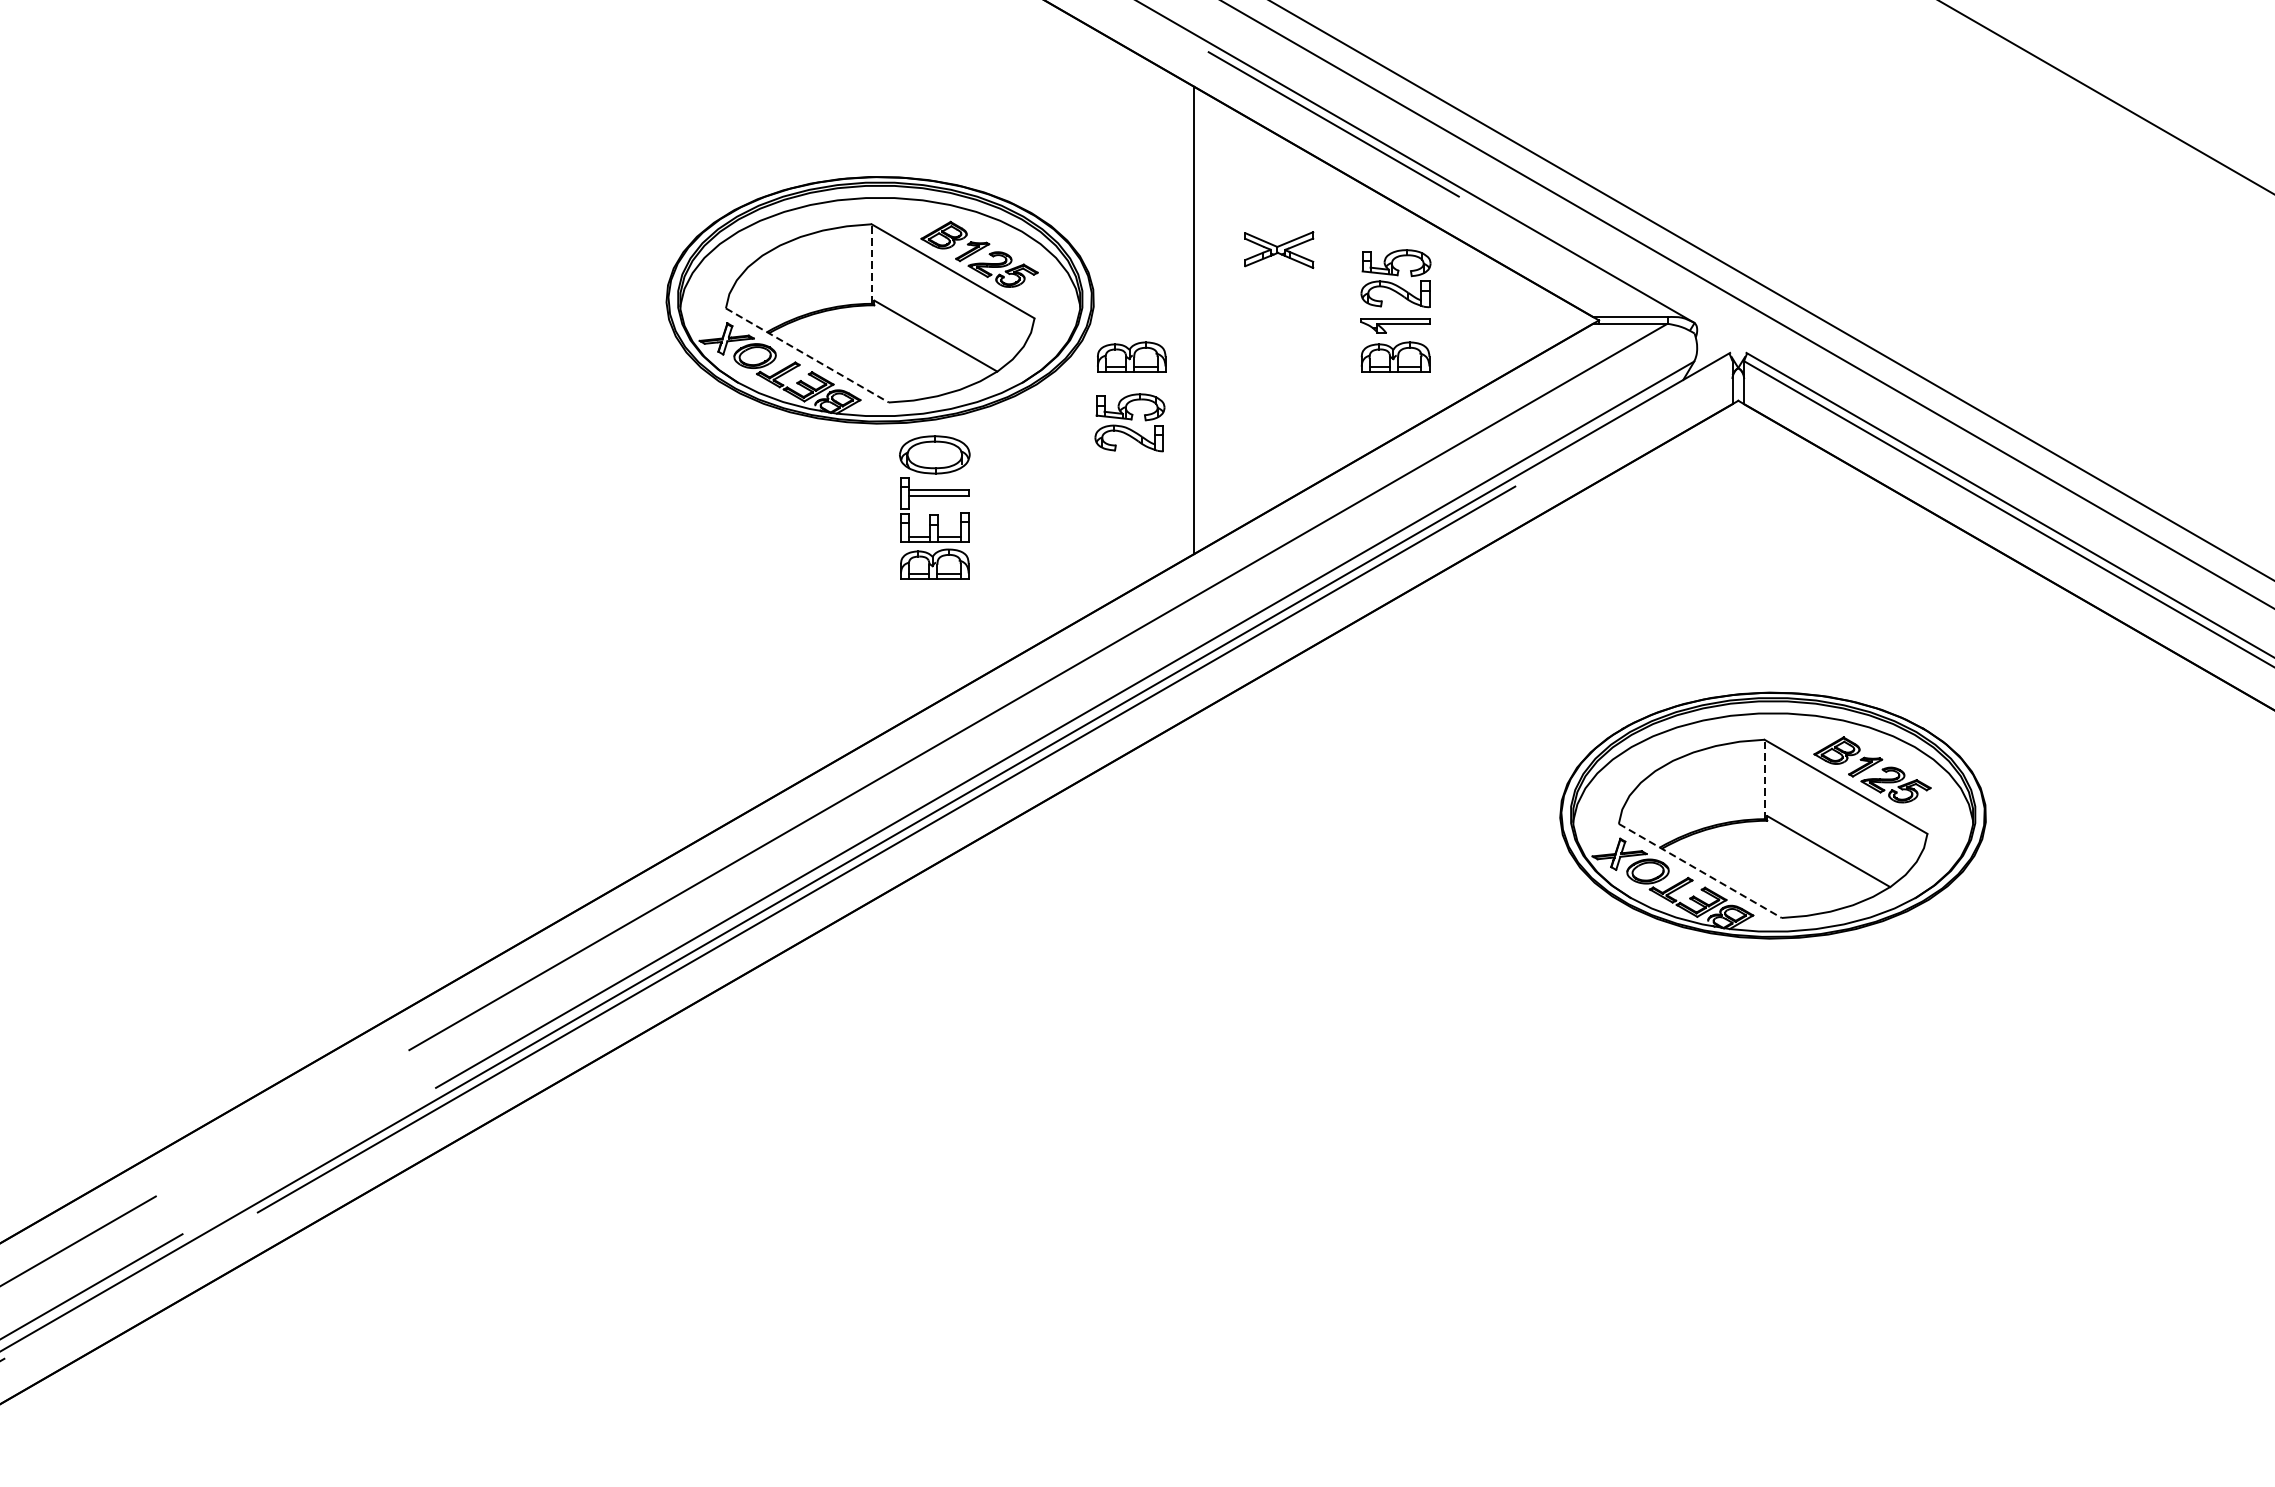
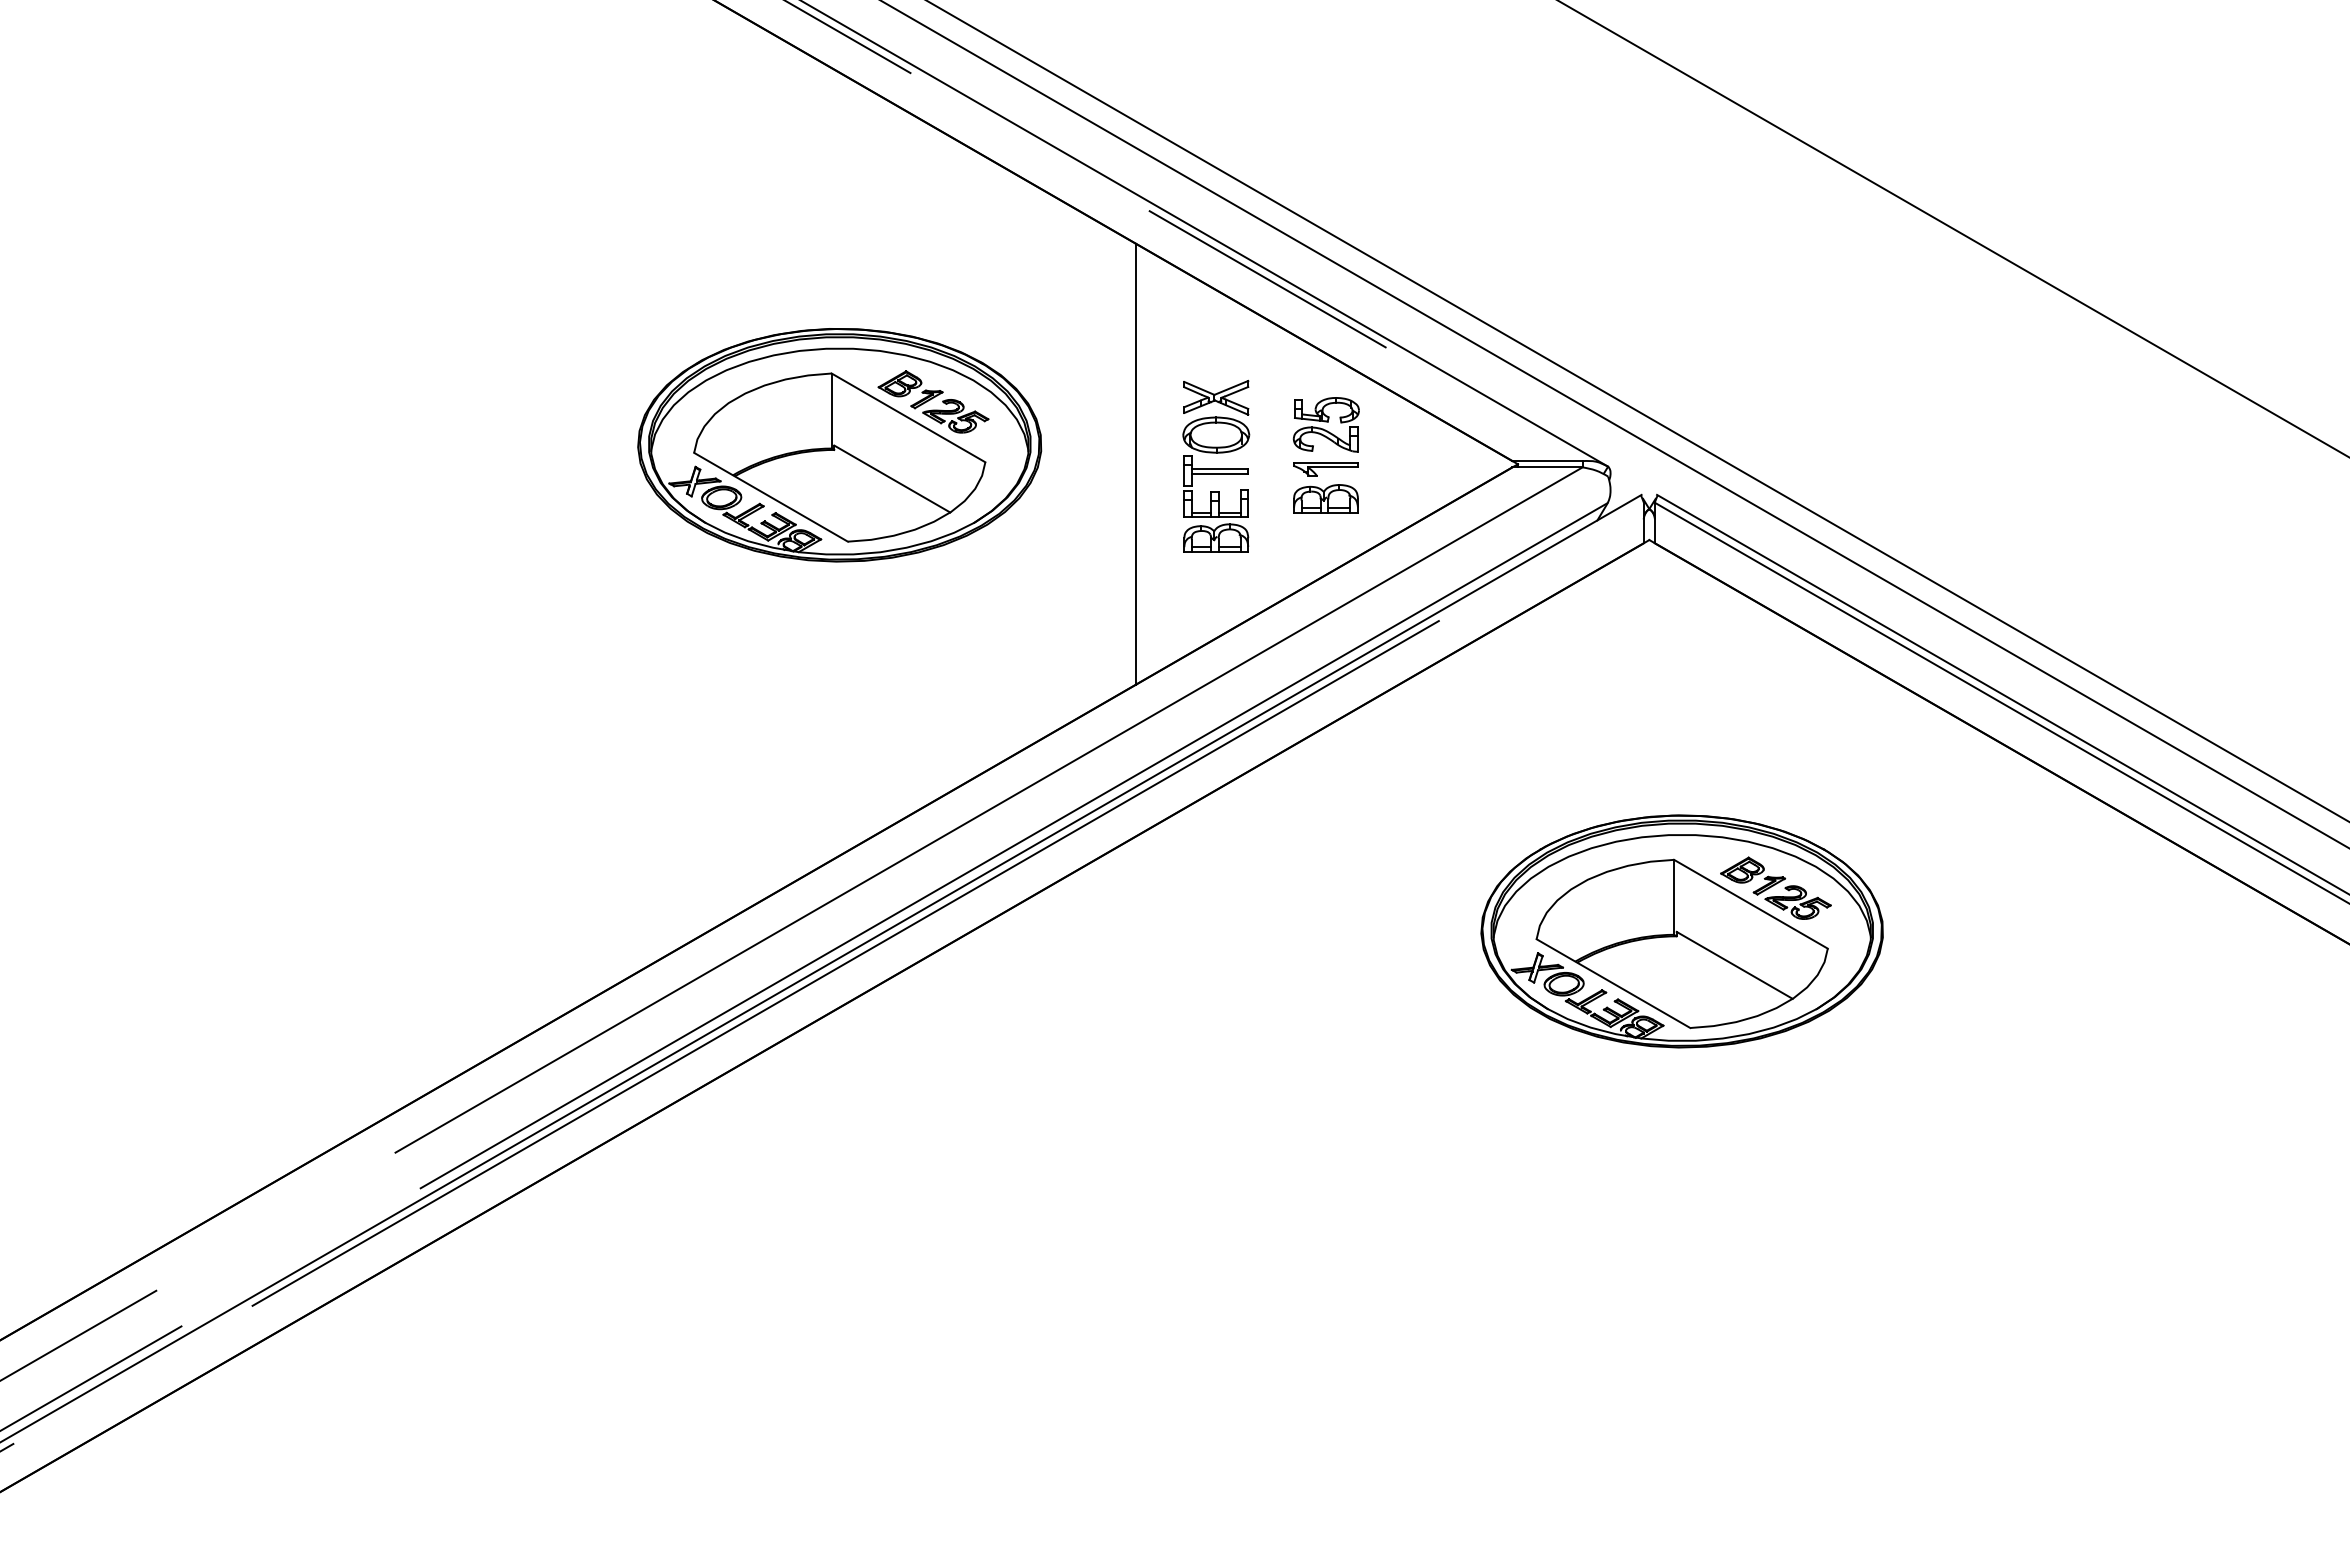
line: (871, 264) -> (831, 411), dashed -> solid
line: (807, 355) -> (771, 497), dashed -> solid
part: (1131, 356) -> (1076, 498), removed
part: (1129, 422) -> (1074, 560), removed
part: (935, 514) -> (1216, 491), moved
line: (1764, 778) -> (1674, 896), dashed -> solid
line: (1700, 870) -> (1613, 983), dashed -> solid

